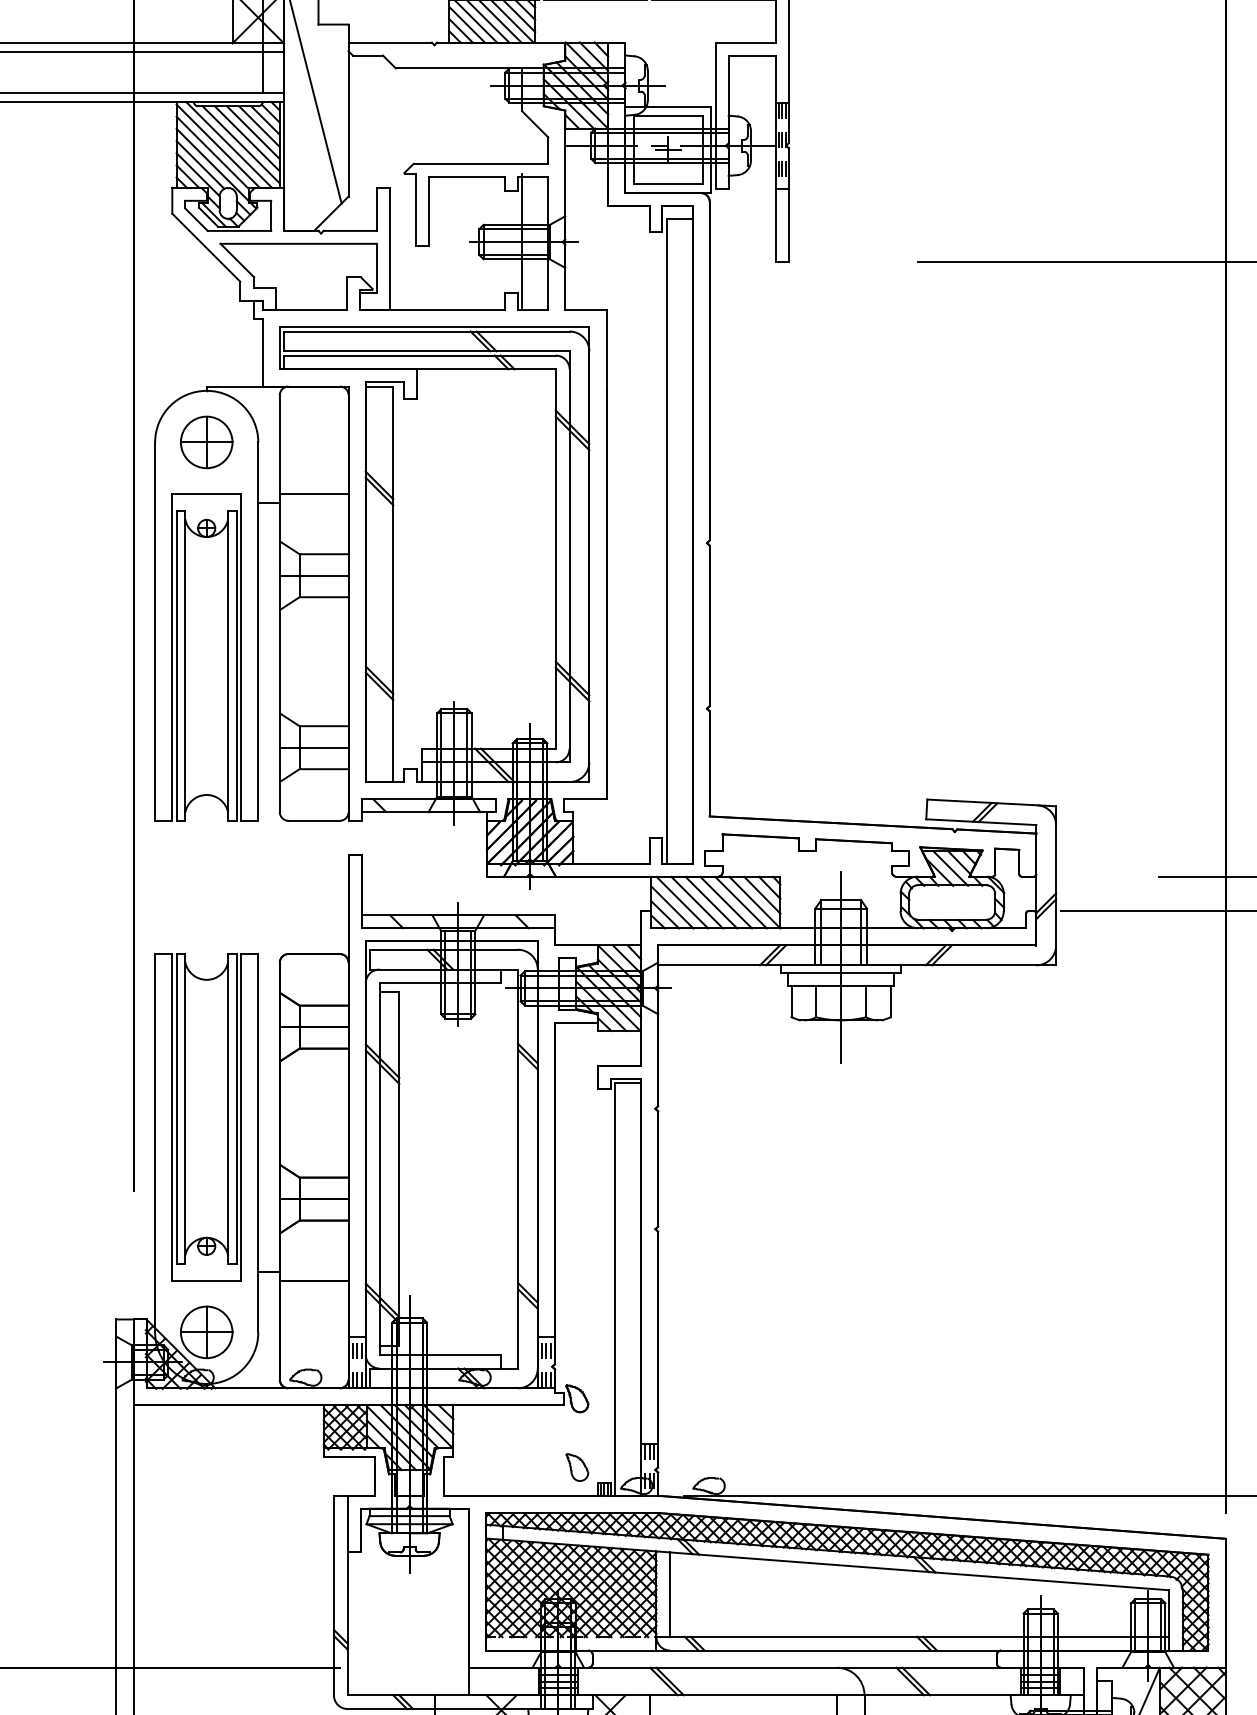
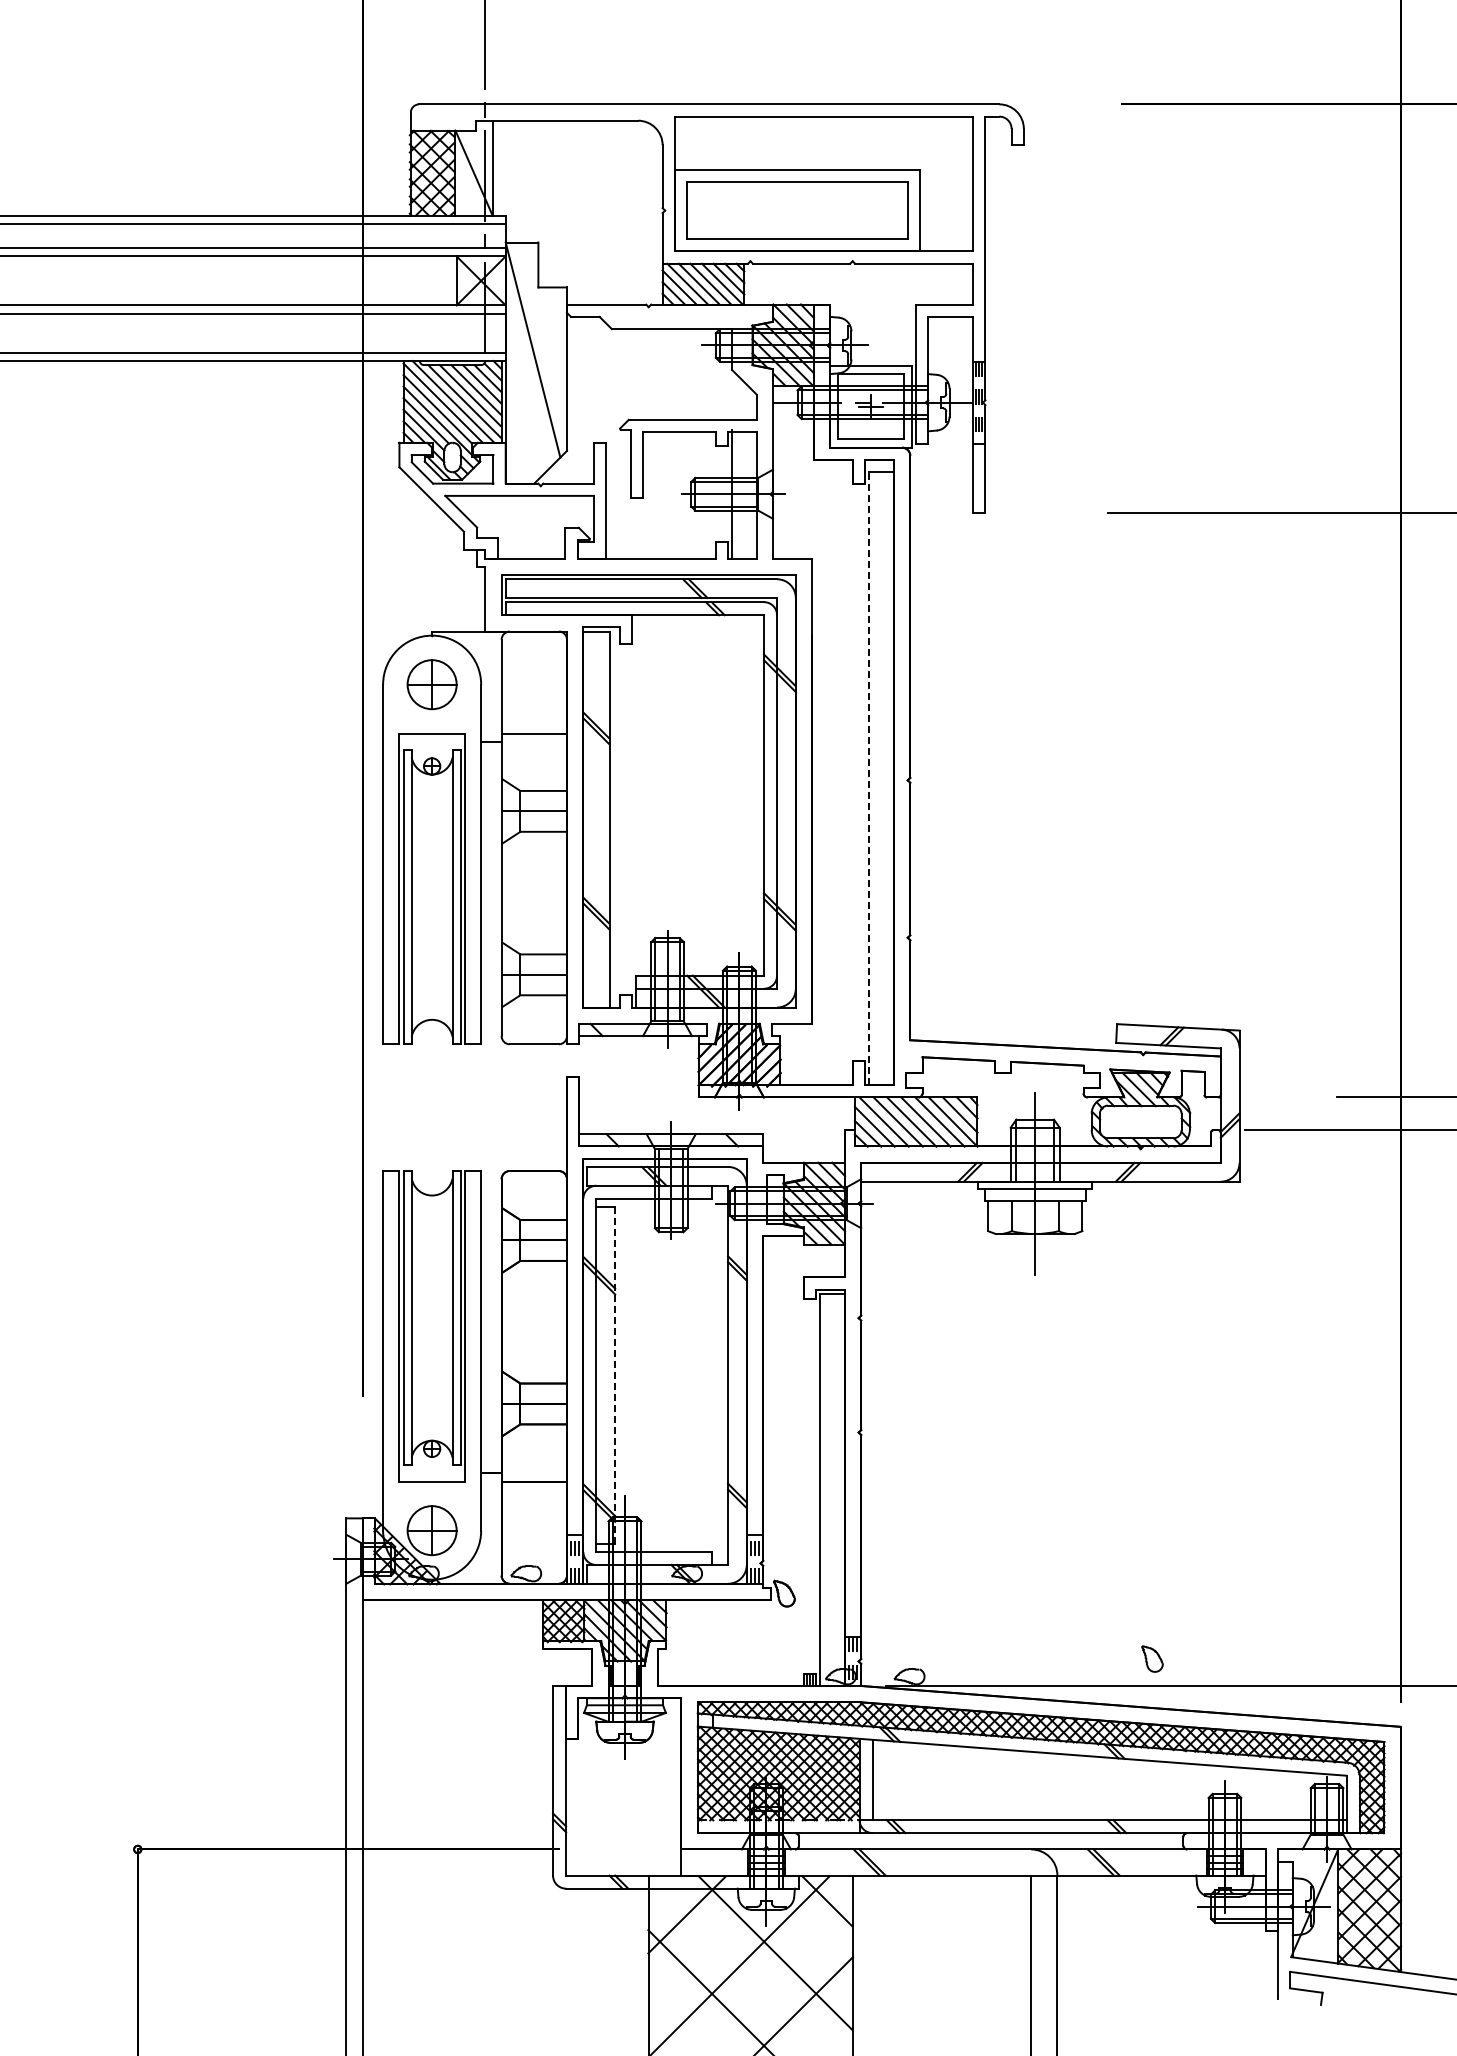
line: (666, 541) -> (869, 778), solid -> dashed
line: (399, 1169) -> (615, 1375), solid -> dashed
part: (577, 1466) -> (1152, 1658), moved

